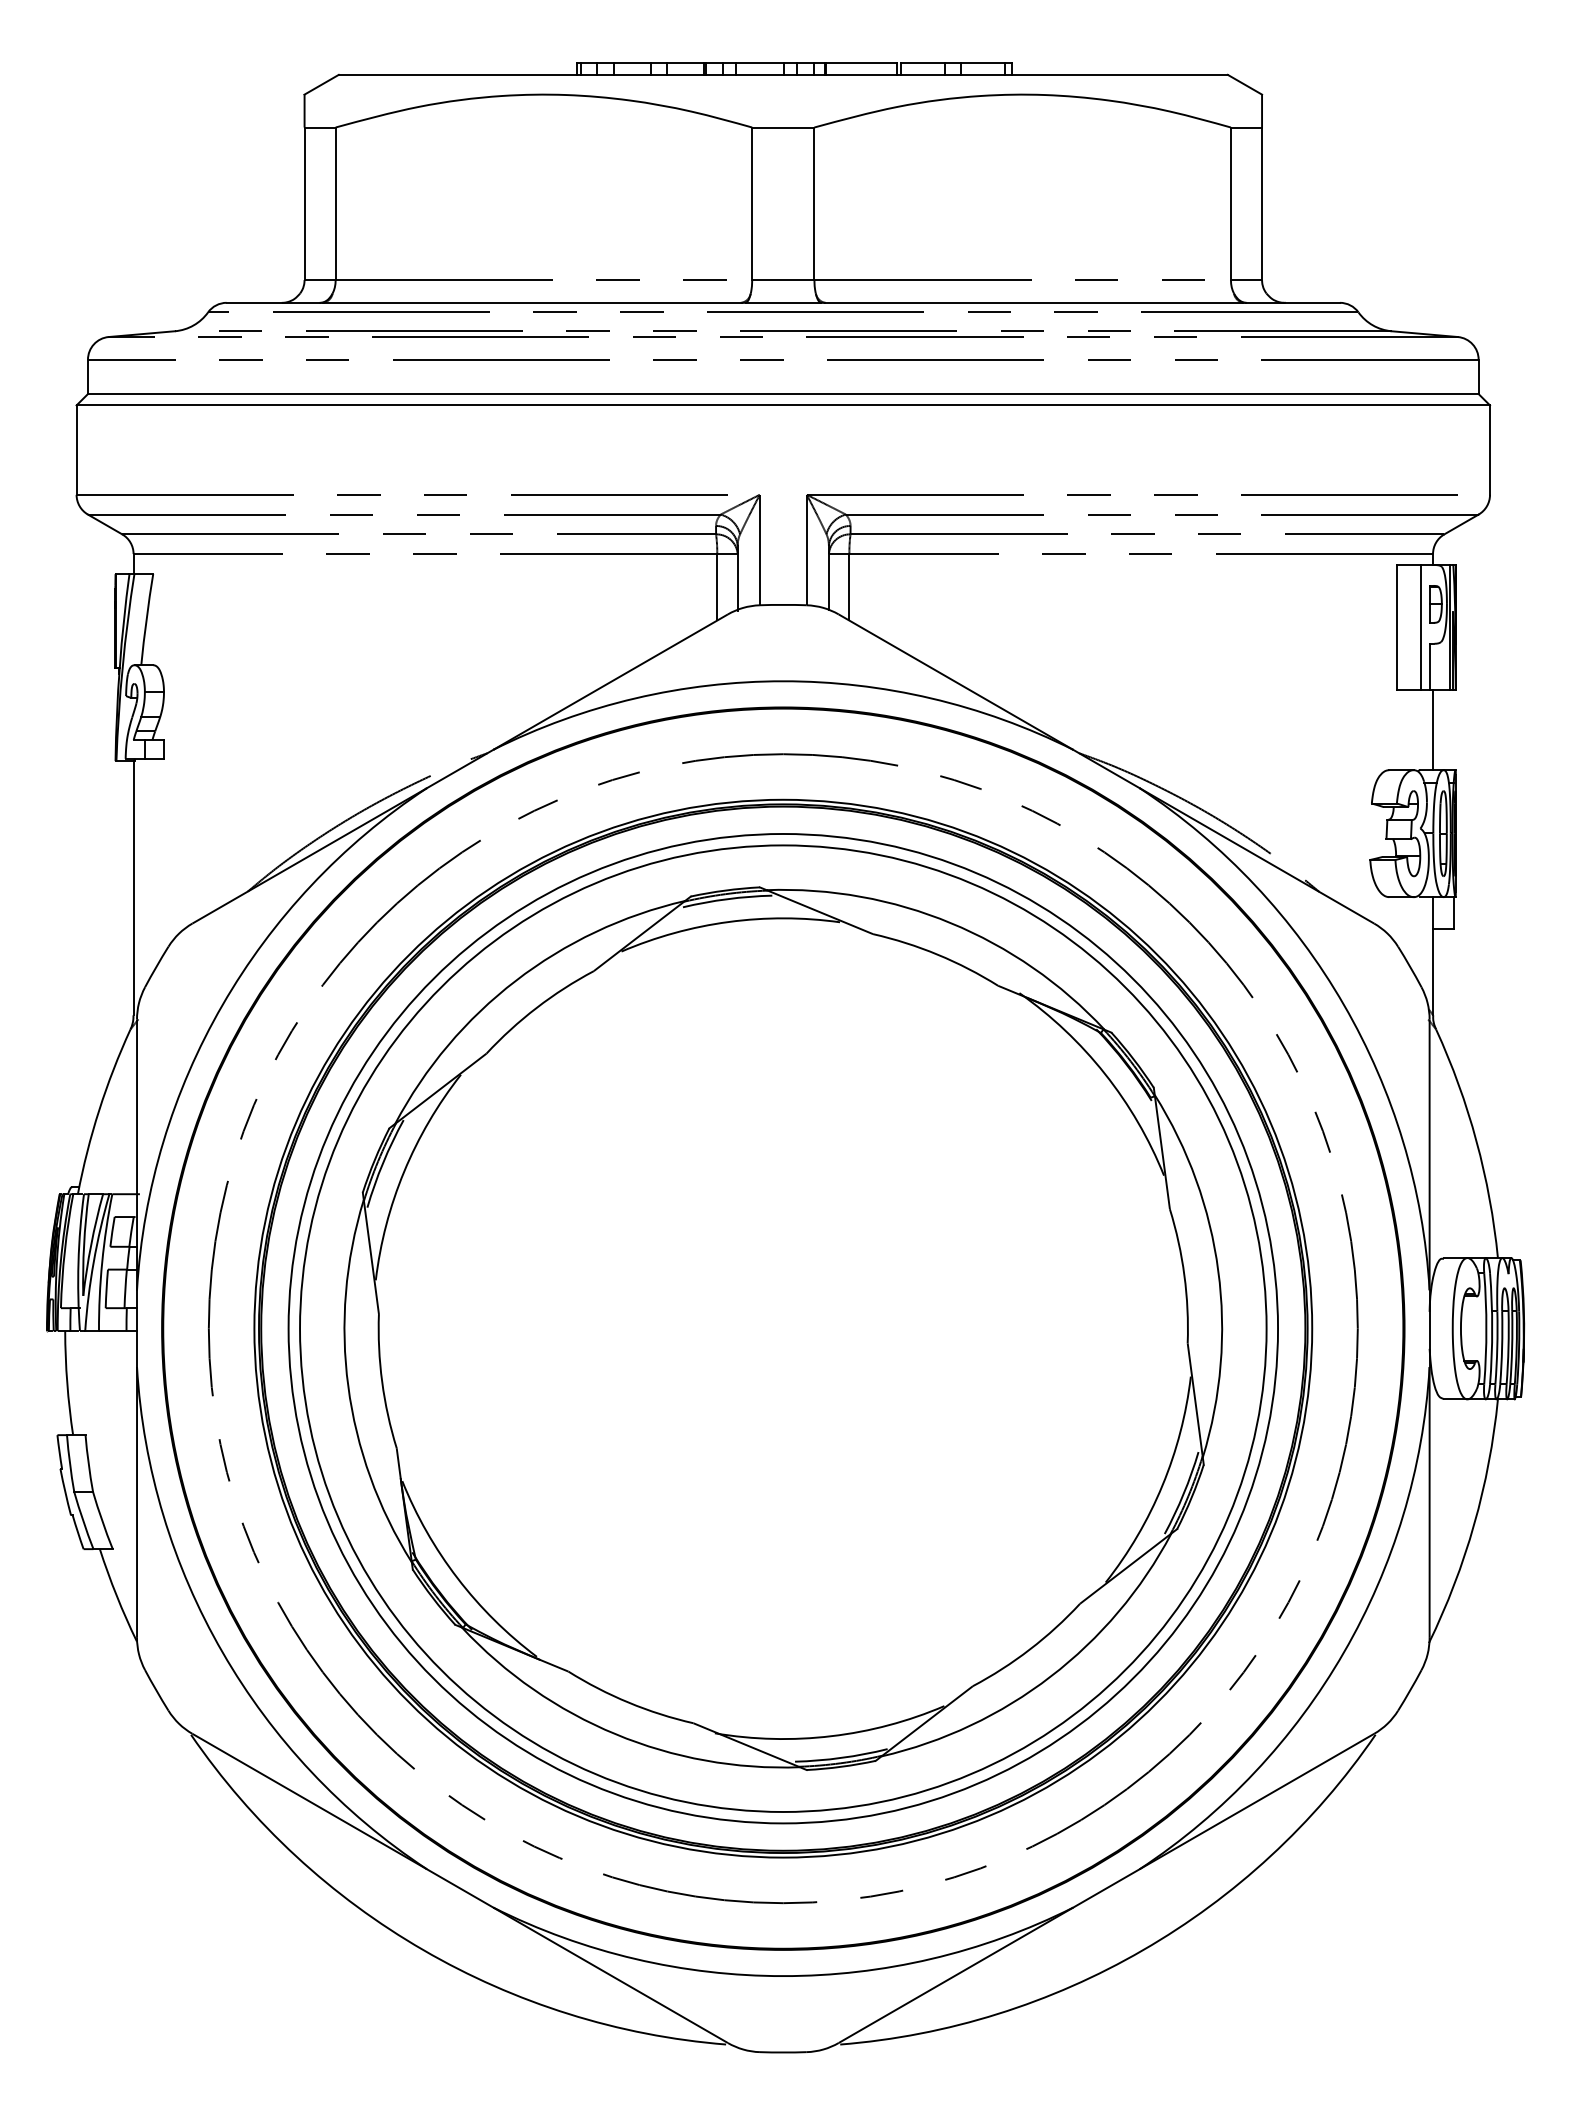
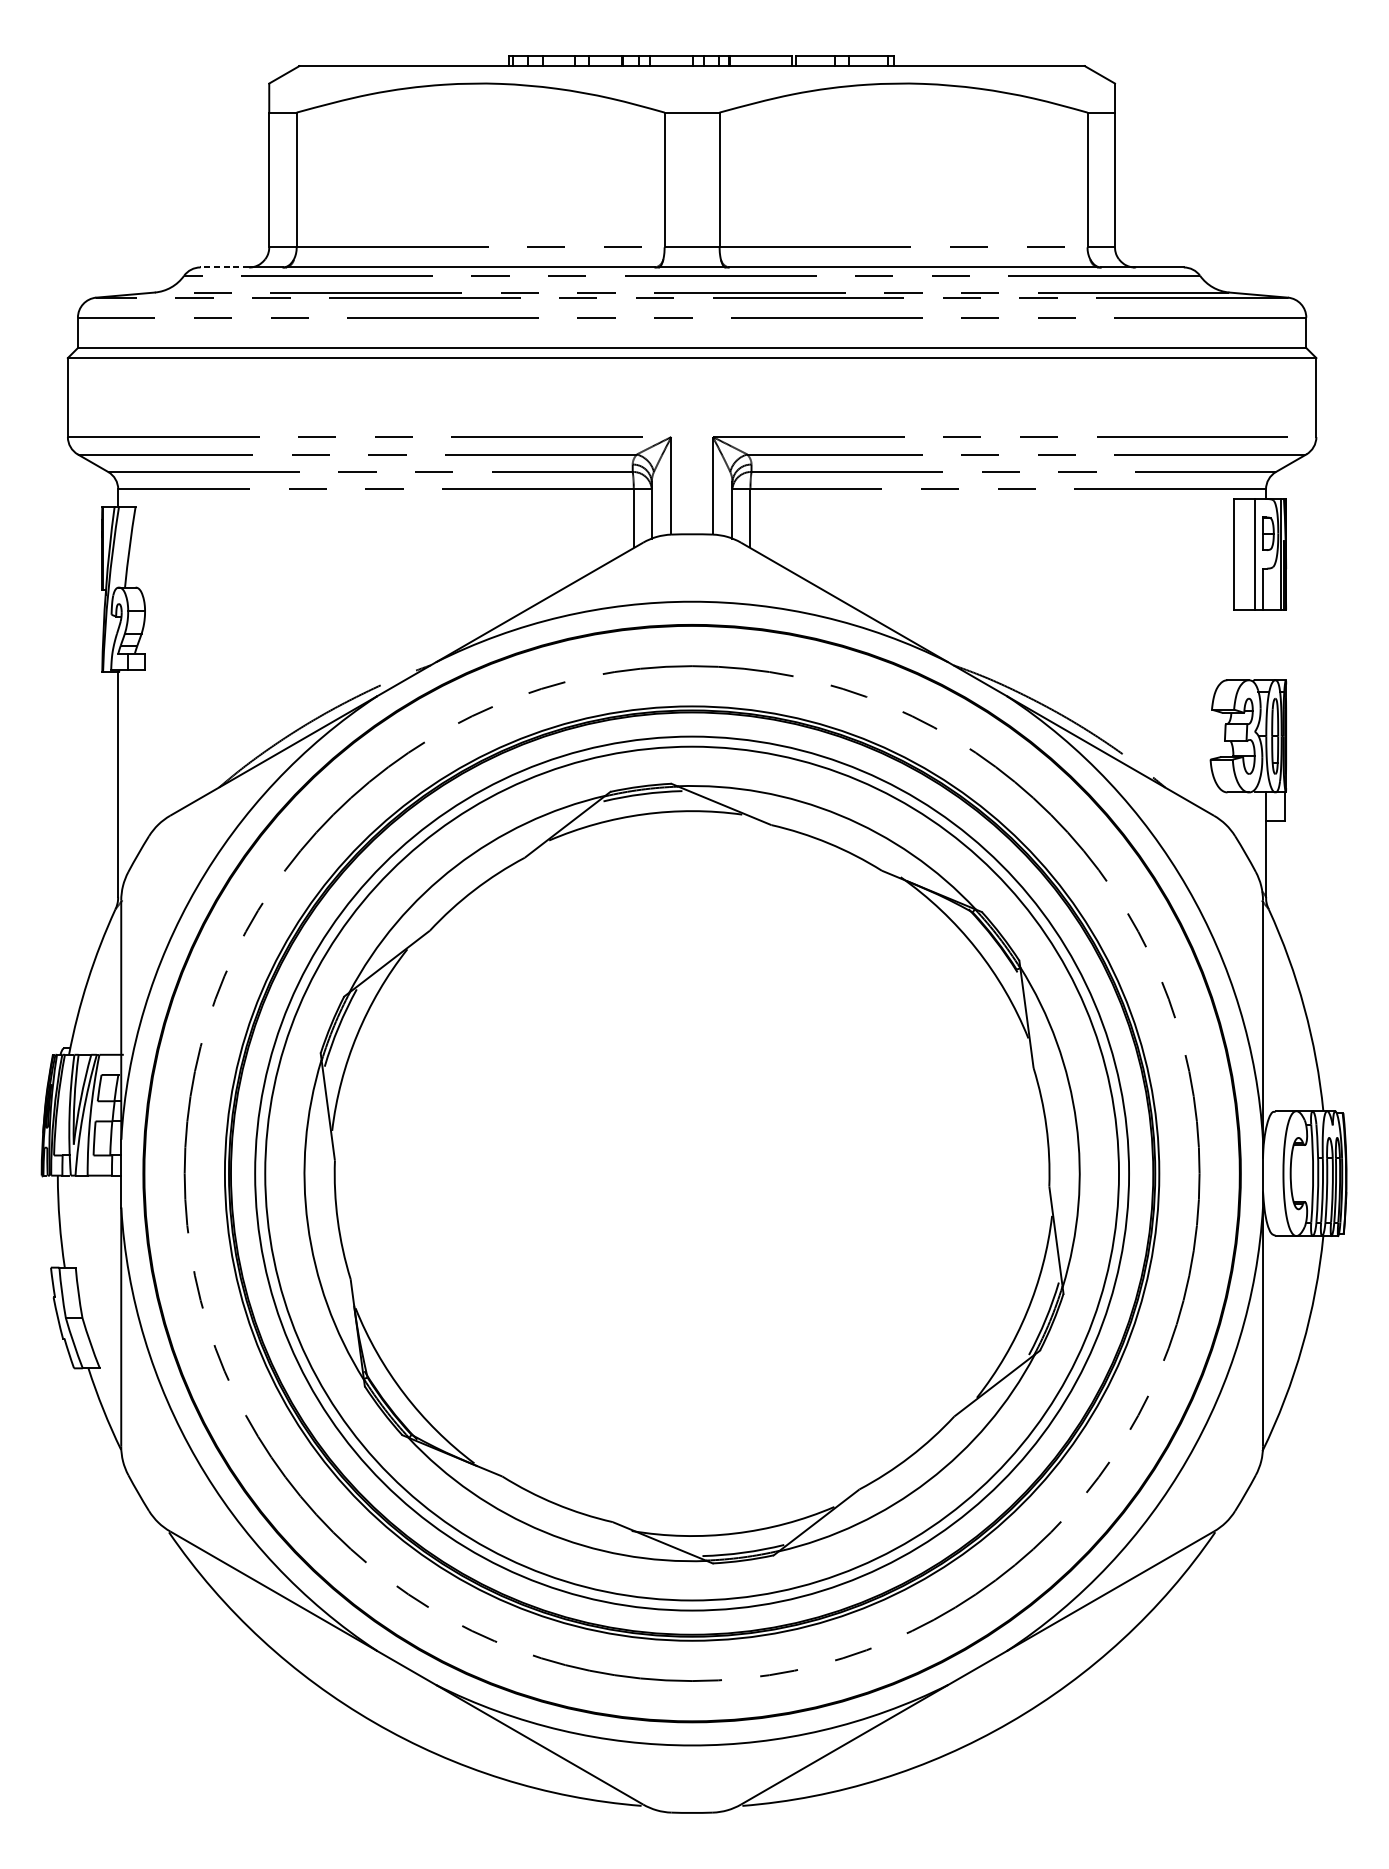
line: (254, 302) -> (225, 267), solid -> dashed
line: (1433, 730) -> (1266, 645), removed

